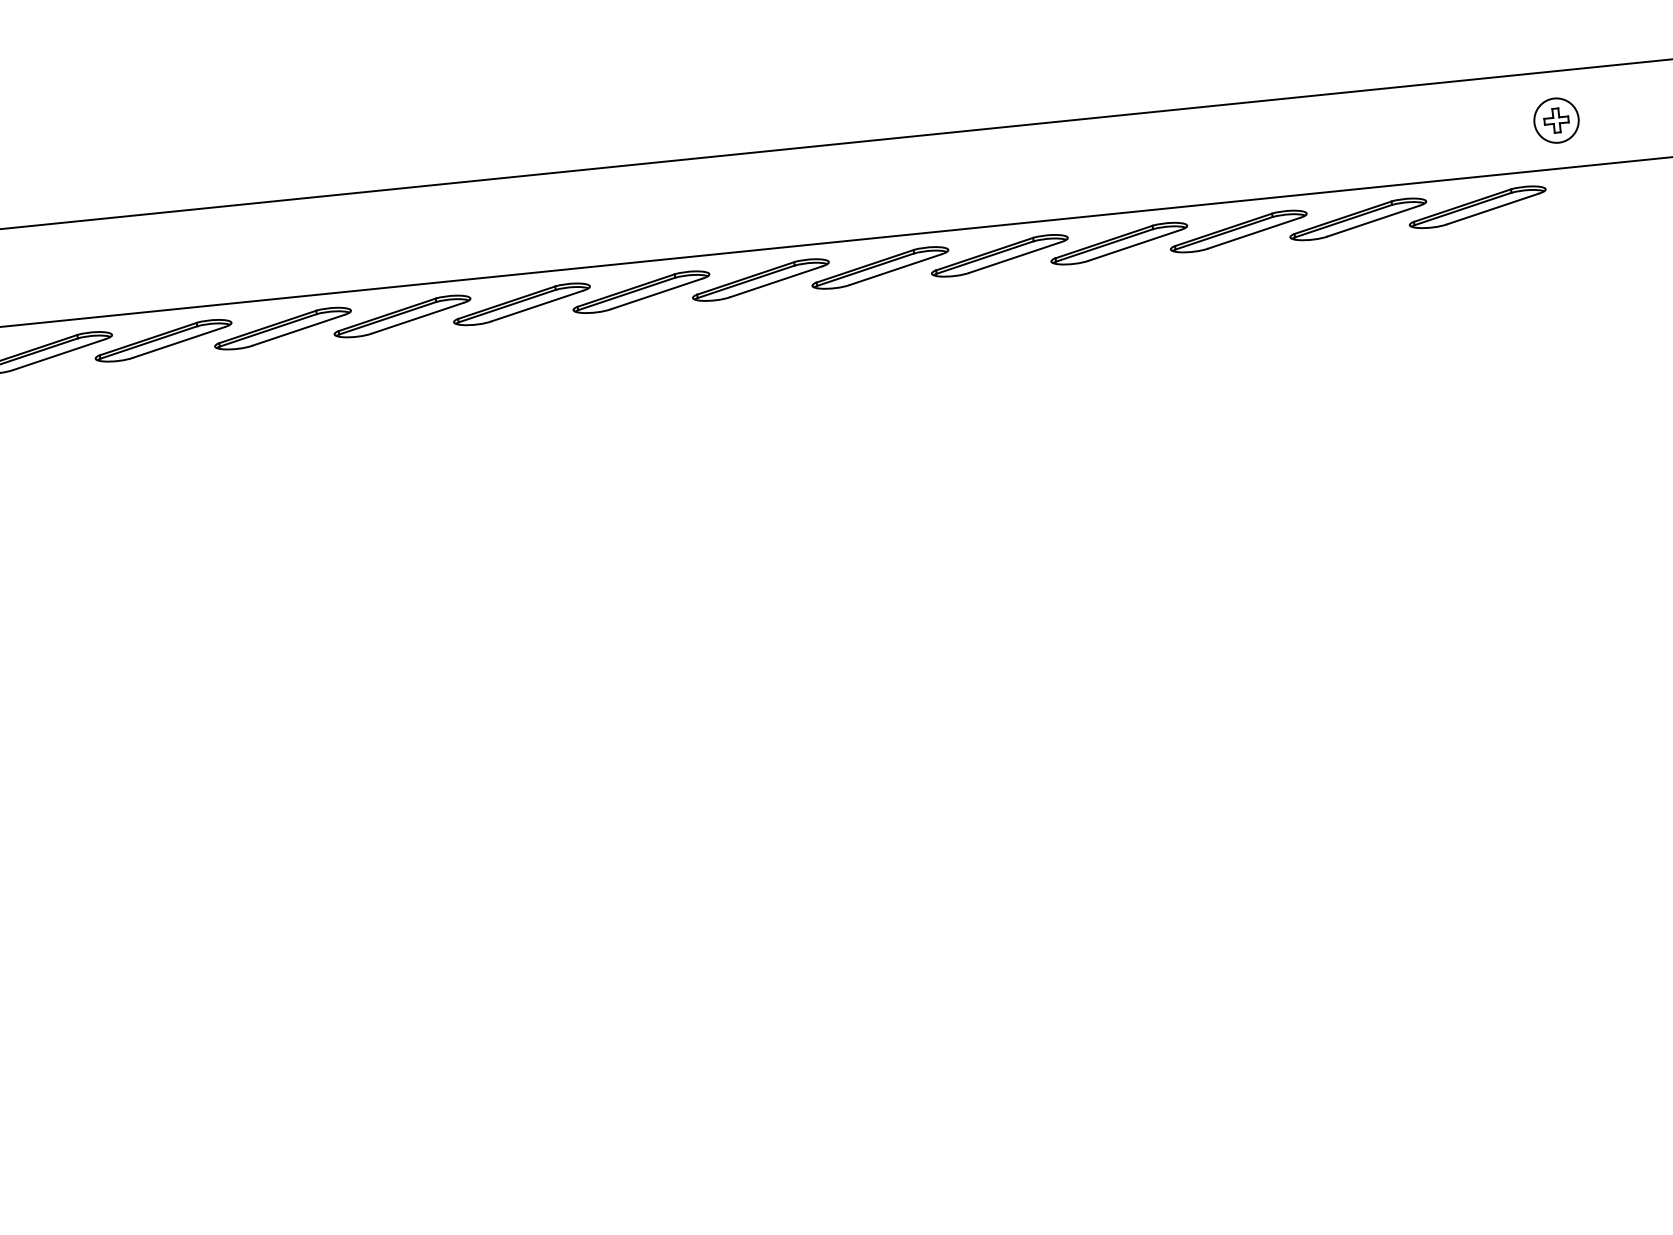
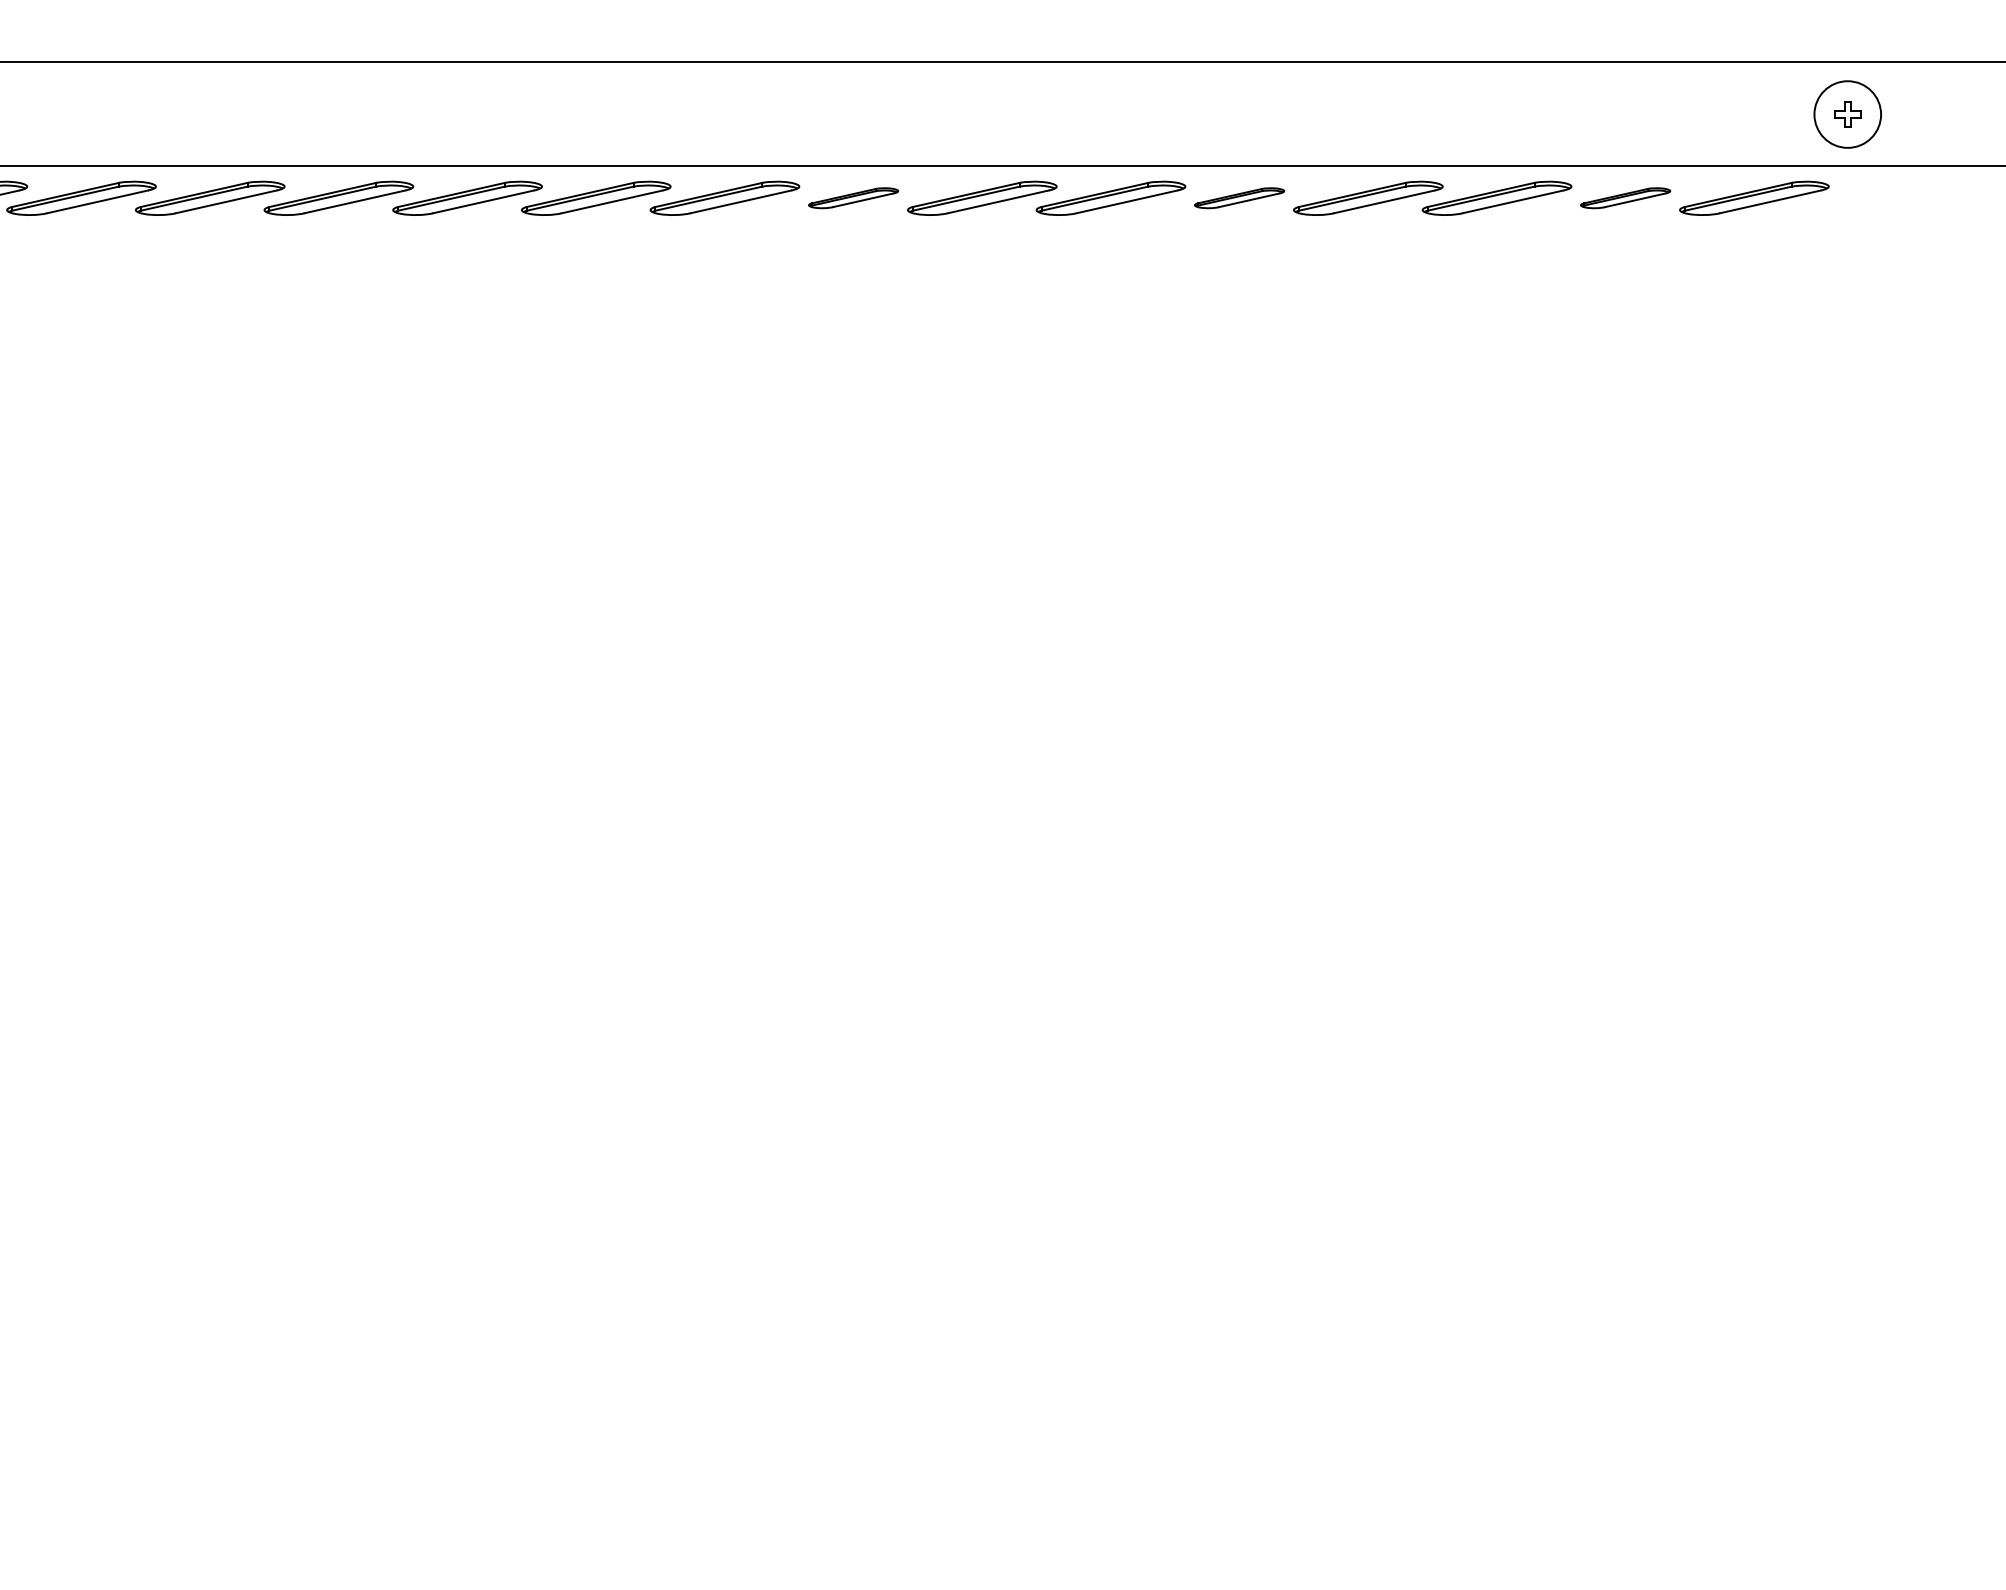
circle: (1556, 120) -> (1847, 114), size x1.4
part: (1358, 218) -> (1625, 197), size x0.6
part: (999, 255) -> (1239, 197), size x0.6
part: (641, 291) -> (853, 197), size x0.6

